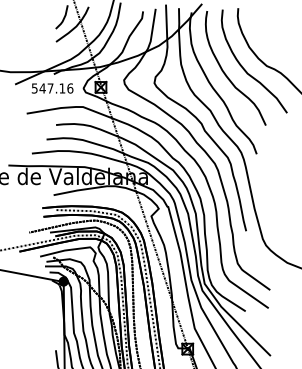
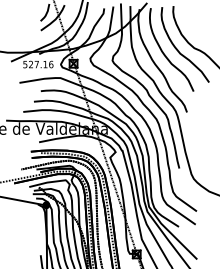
text: (42, 88) -> (30, 64), 547.16 -> 527.16

